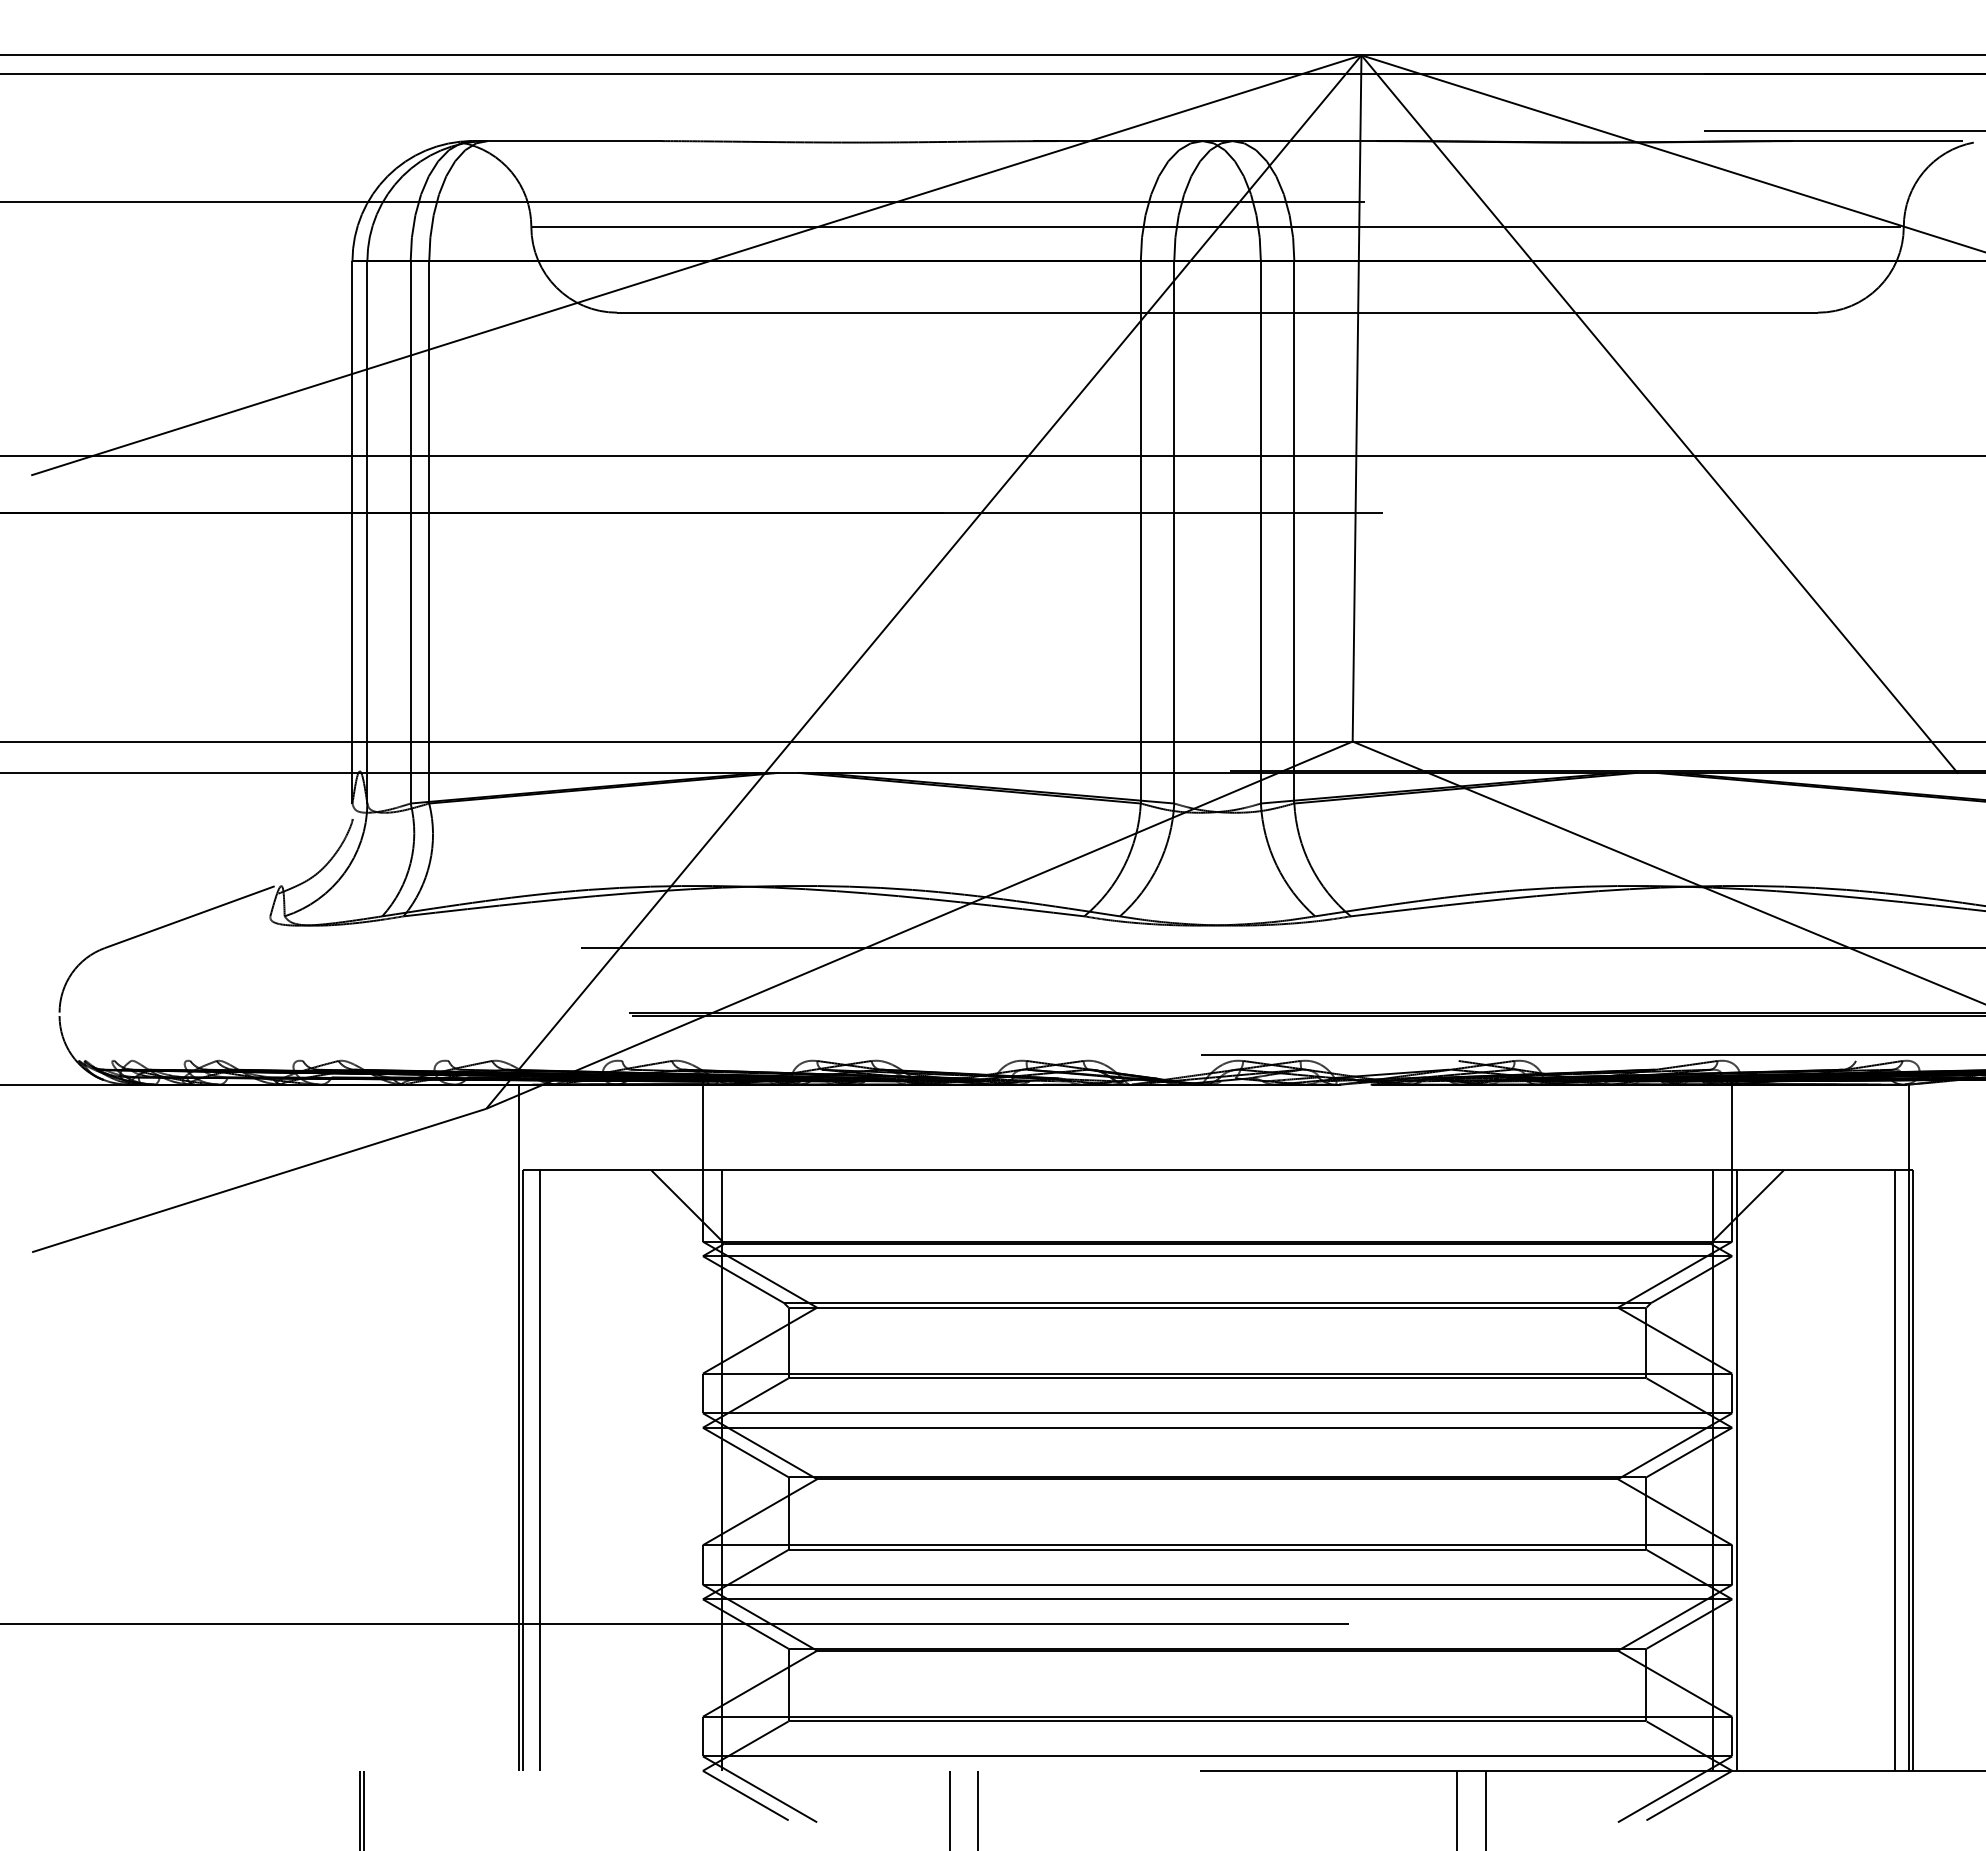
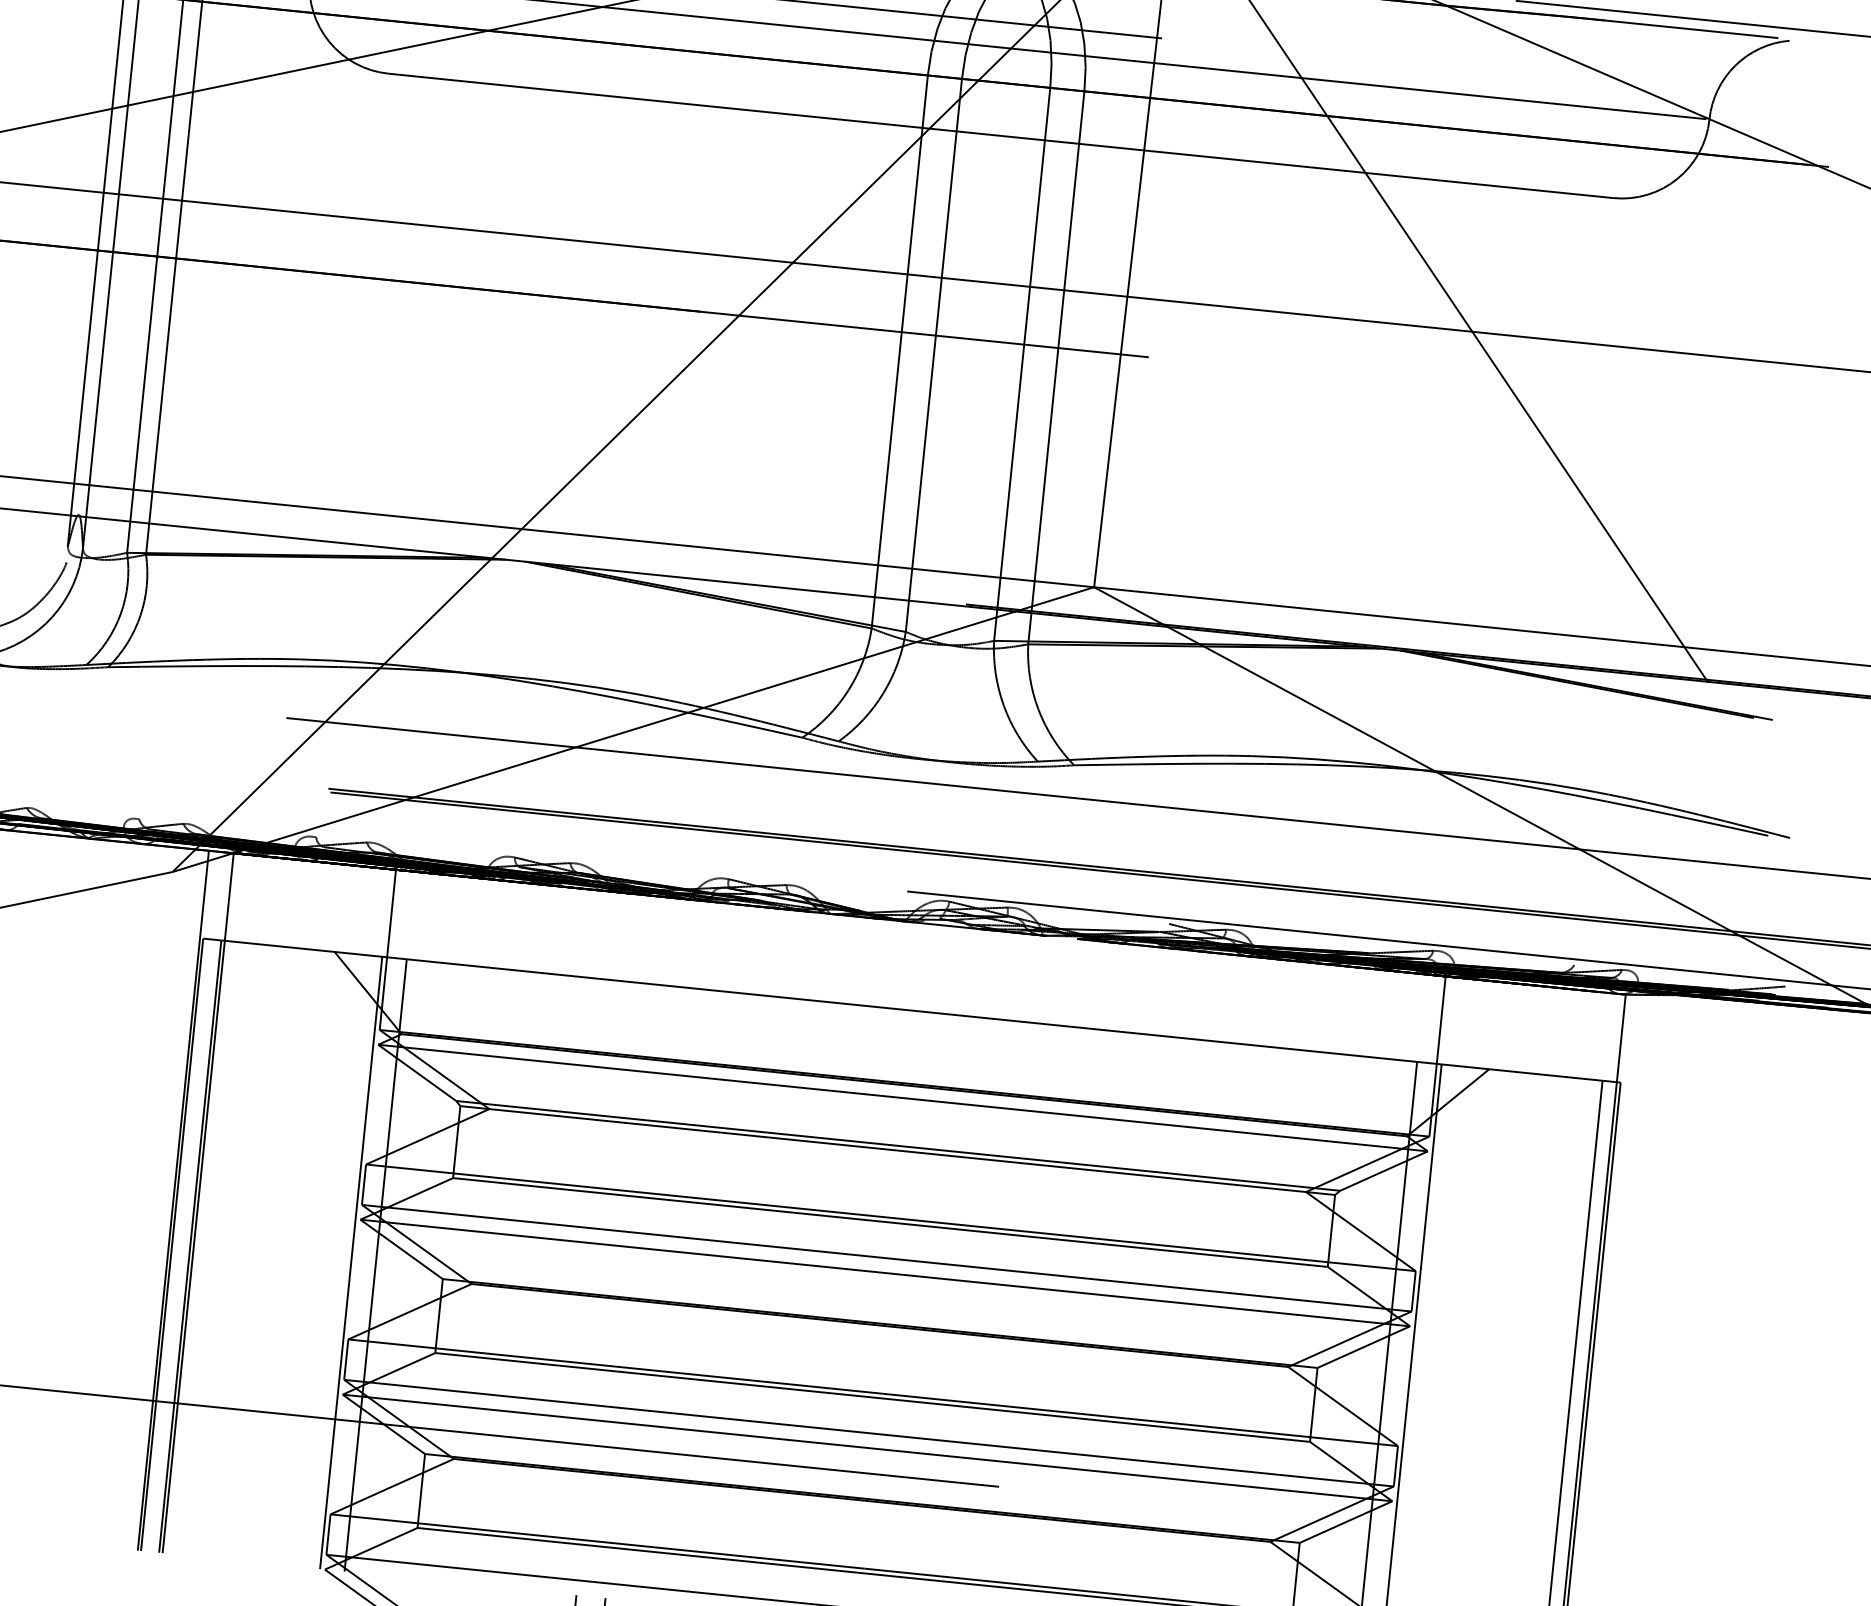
line: (543, 1427) -> (197, 1202), added
line: (698, 1470) -> (351, 1262), added

